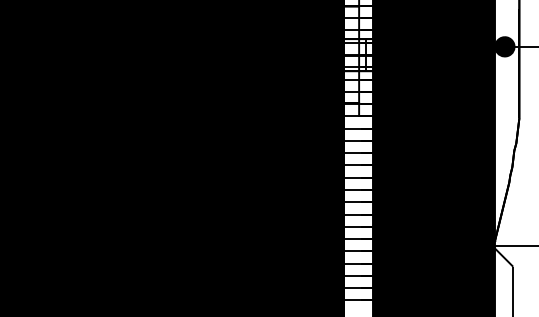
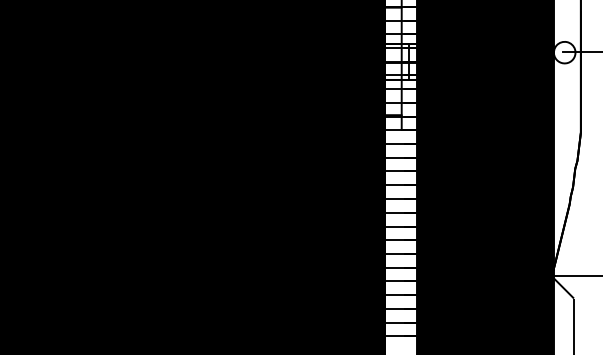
fill: (504, 46) -> (564, 52), removed

